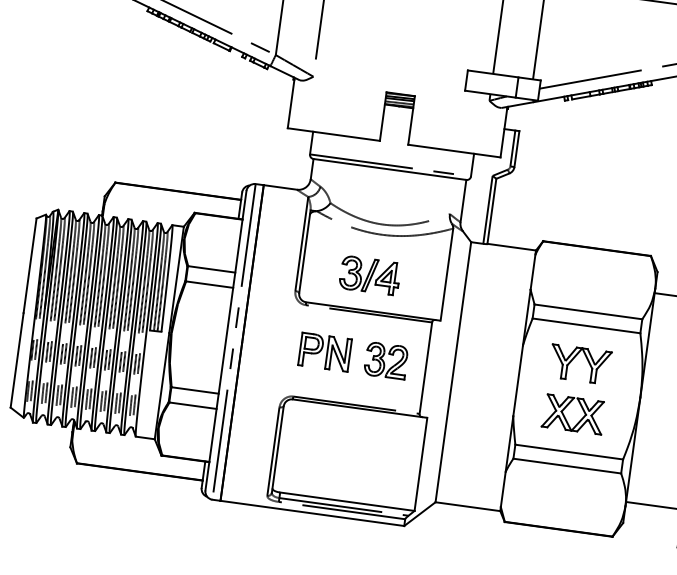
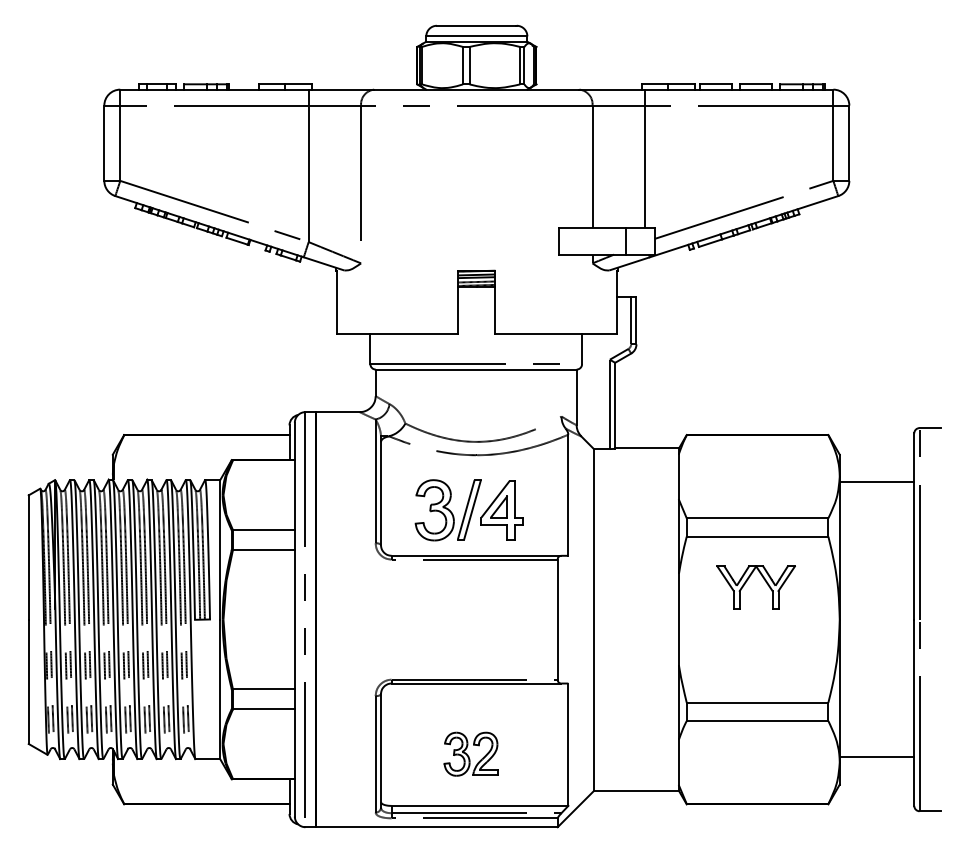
part: (370, 275) -> (469, 509), size x1.4
part: (324, 351) -> (424, 616), removed
part: (385, 360) -> (470, 753), moved
part: (566, 418) -> (747, 659), removed

